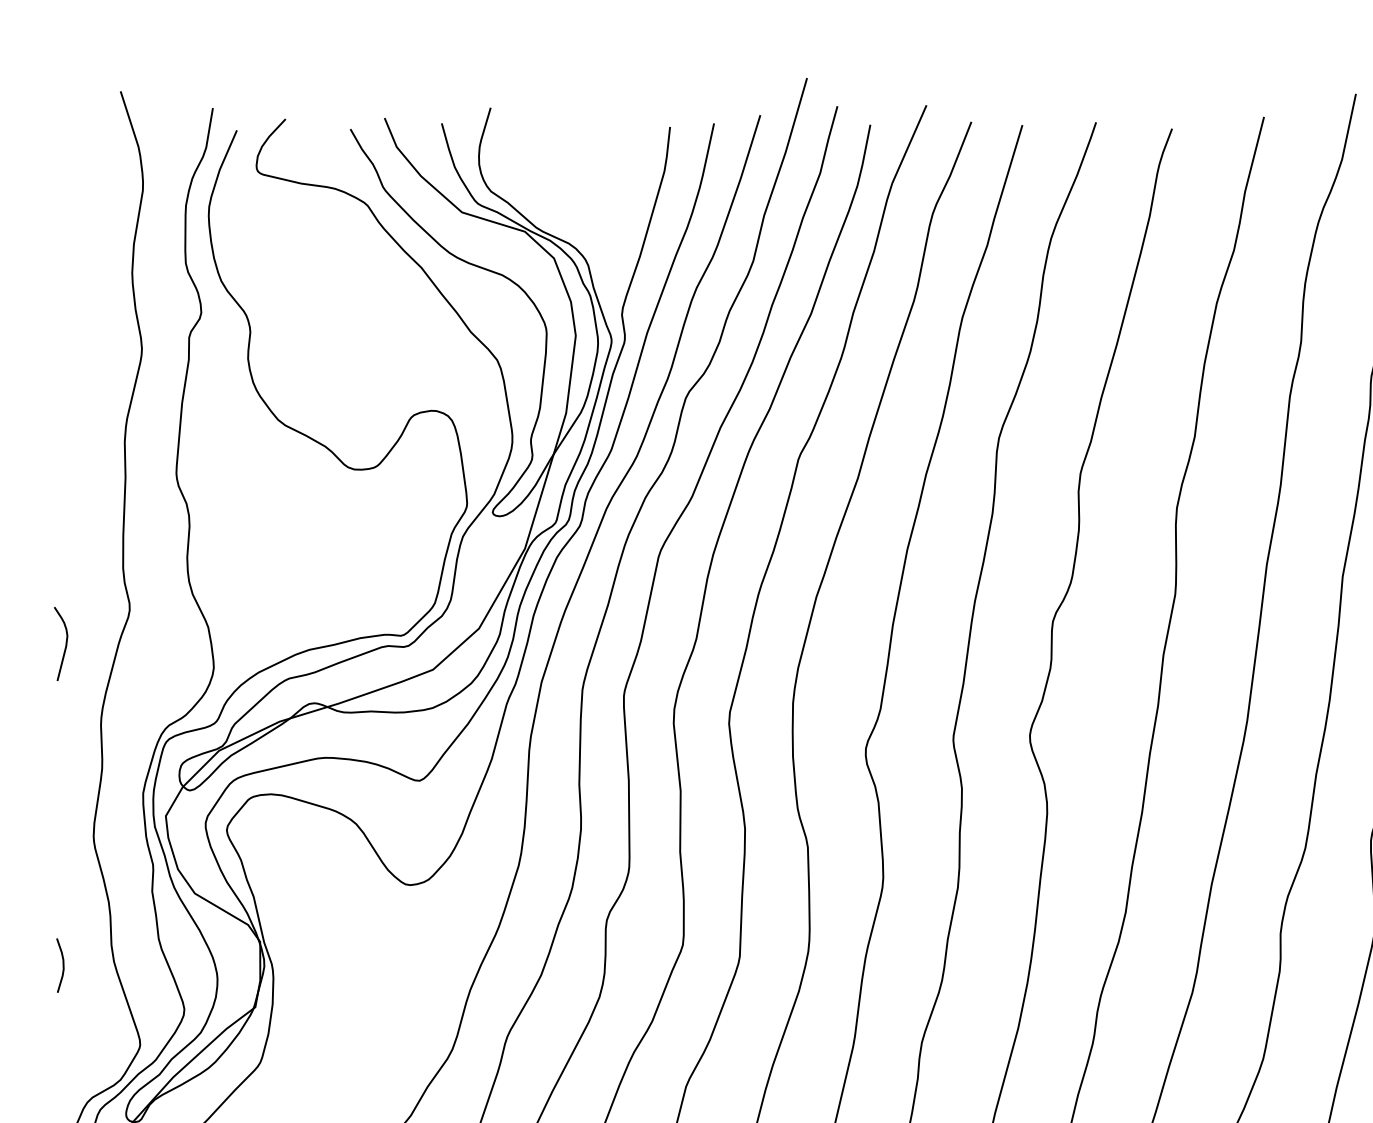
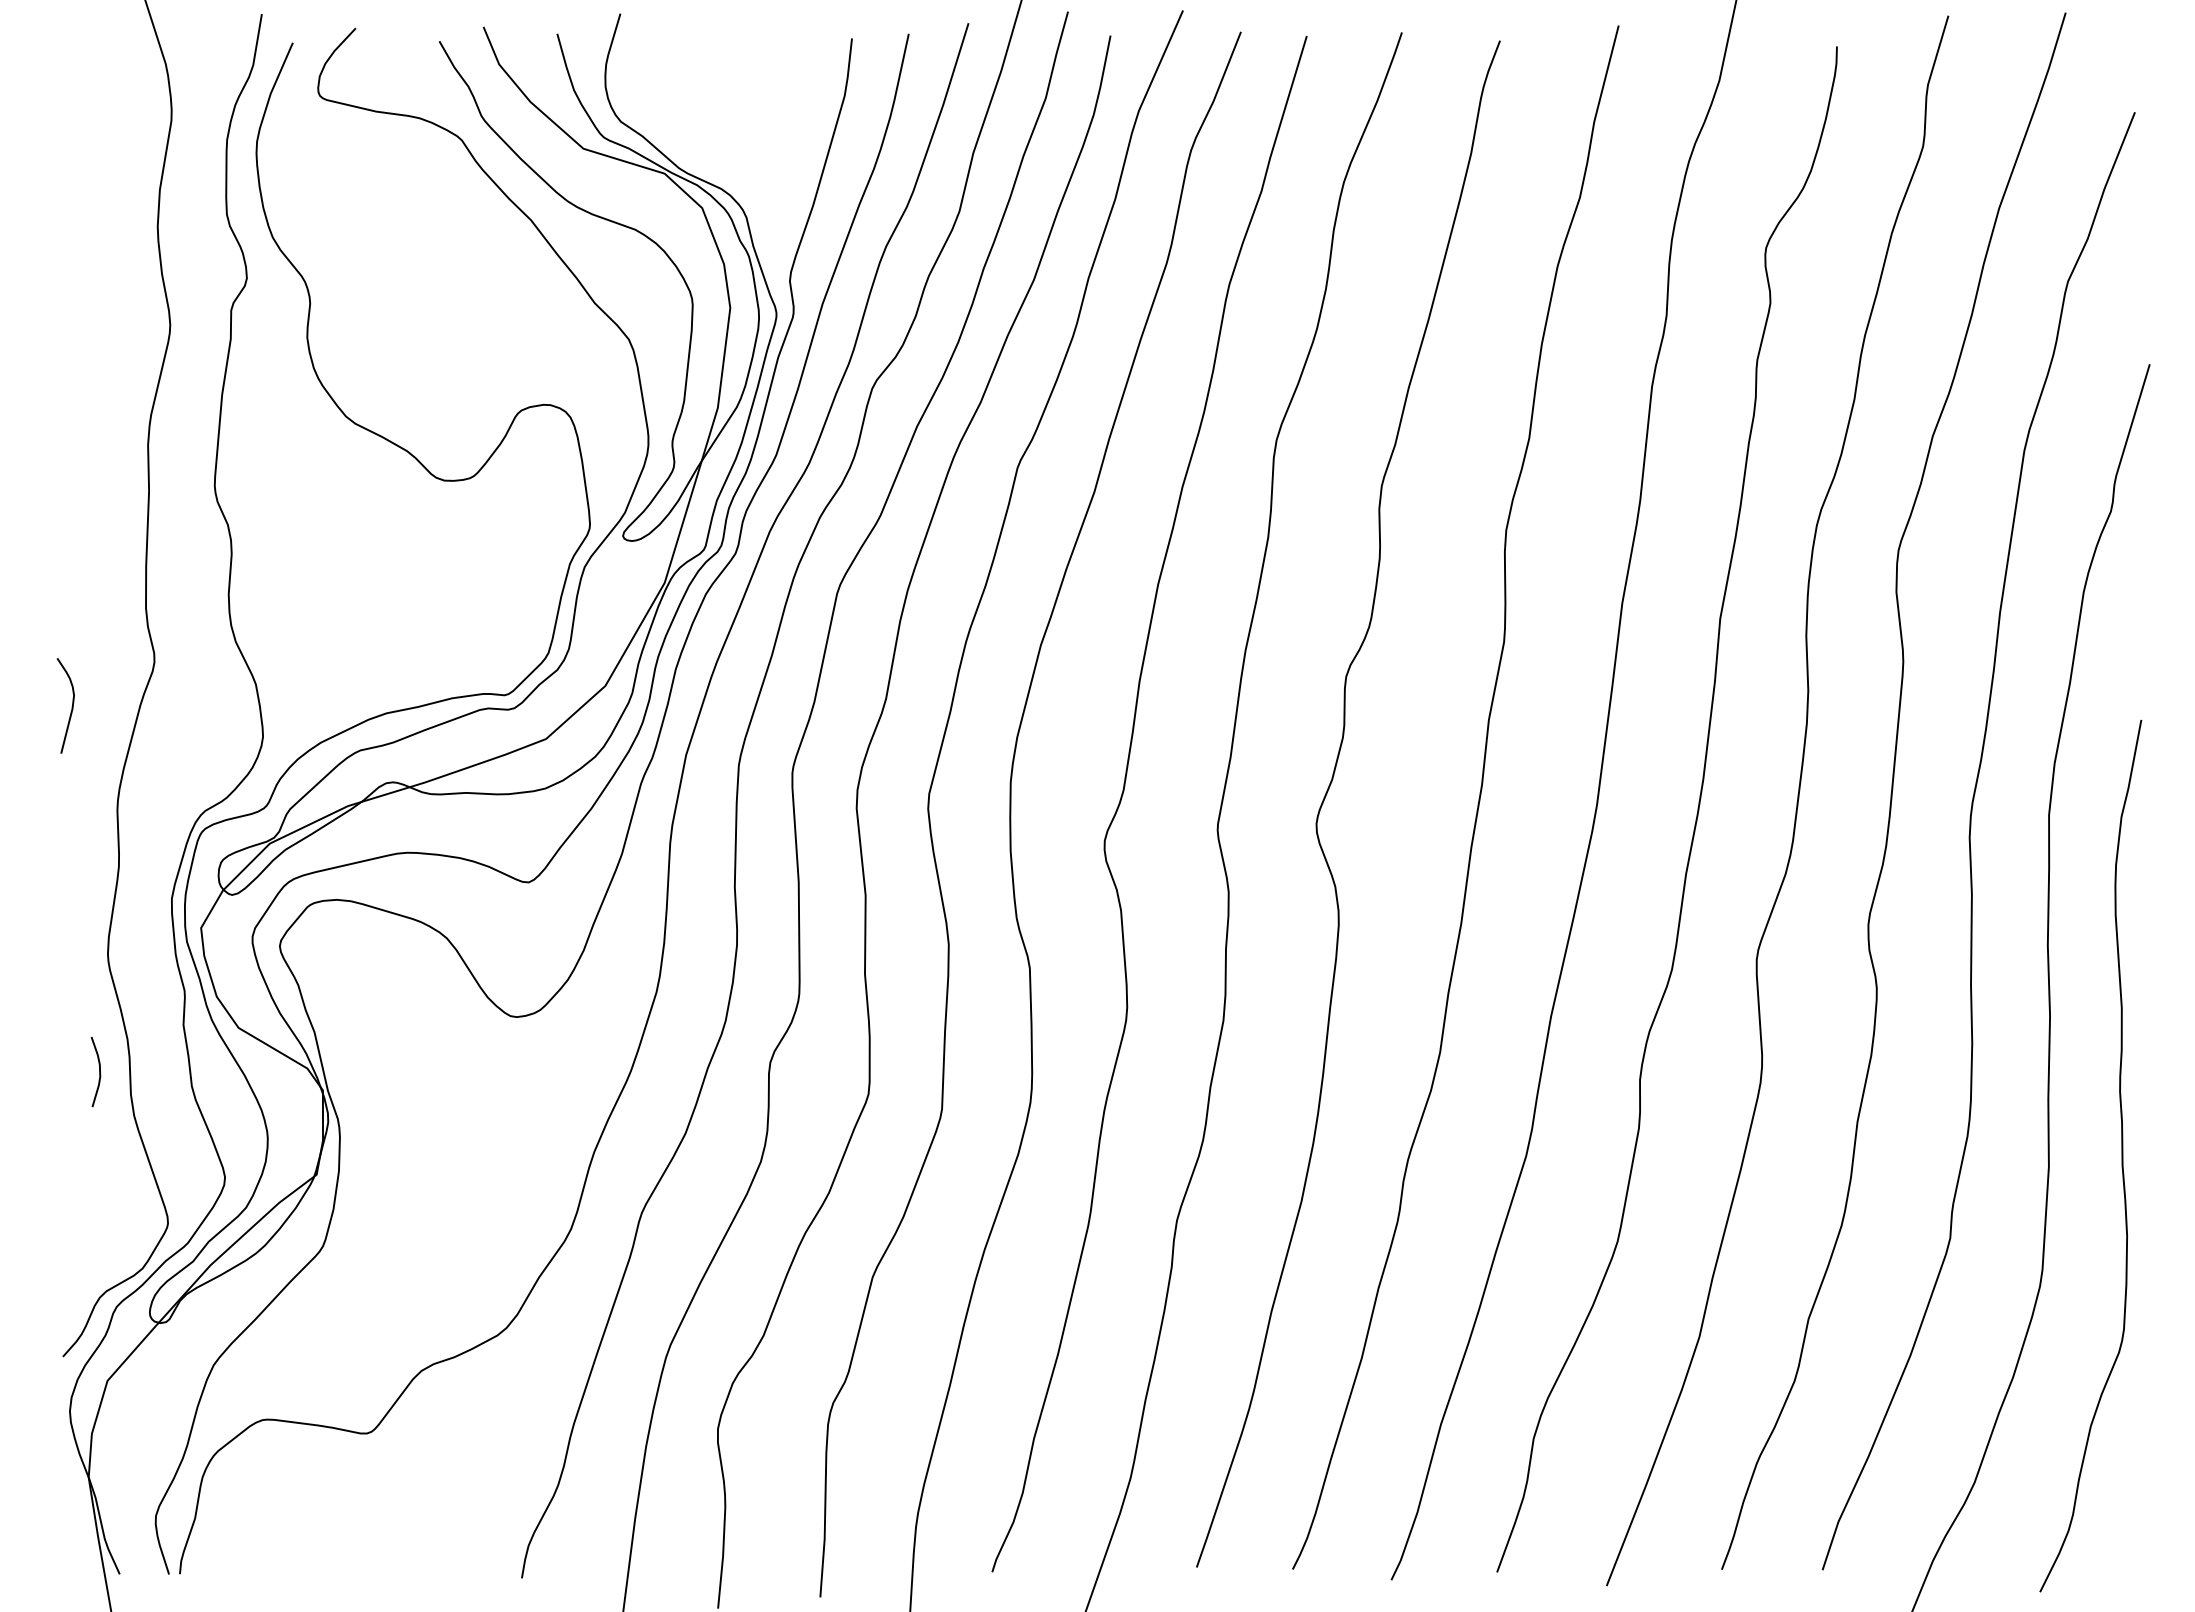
curve: (63, 965) -> (99, 1071), moved

